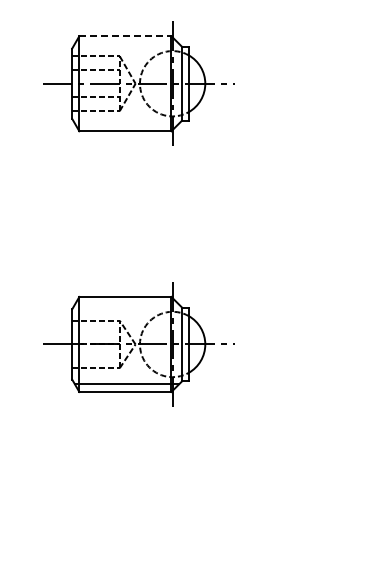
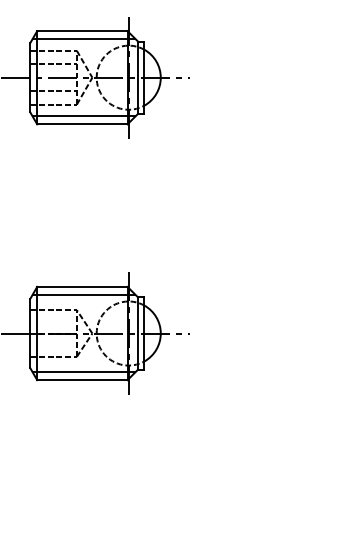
line: (125, 36) -> (82, 31), dashed -> solid
line: (126, 44) -> (83, 39), added
line: (126, 123) -> (83, 116), added
line: (126, 304) -> (83, 294), added

